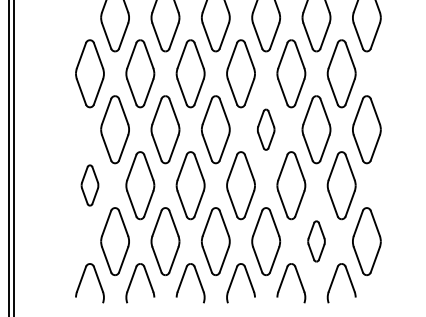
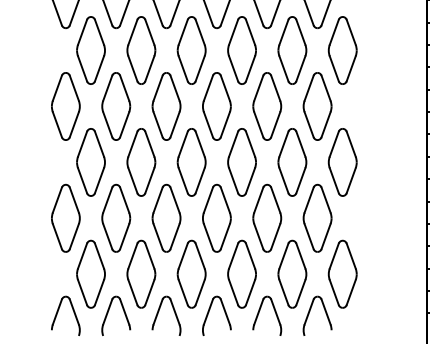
part: (265, 129) -> (241, 162), size x1.67
part: (89, 184) -> (65, 217), size x1.67
part: (316, 240) -> (292, 273), size x1.67

